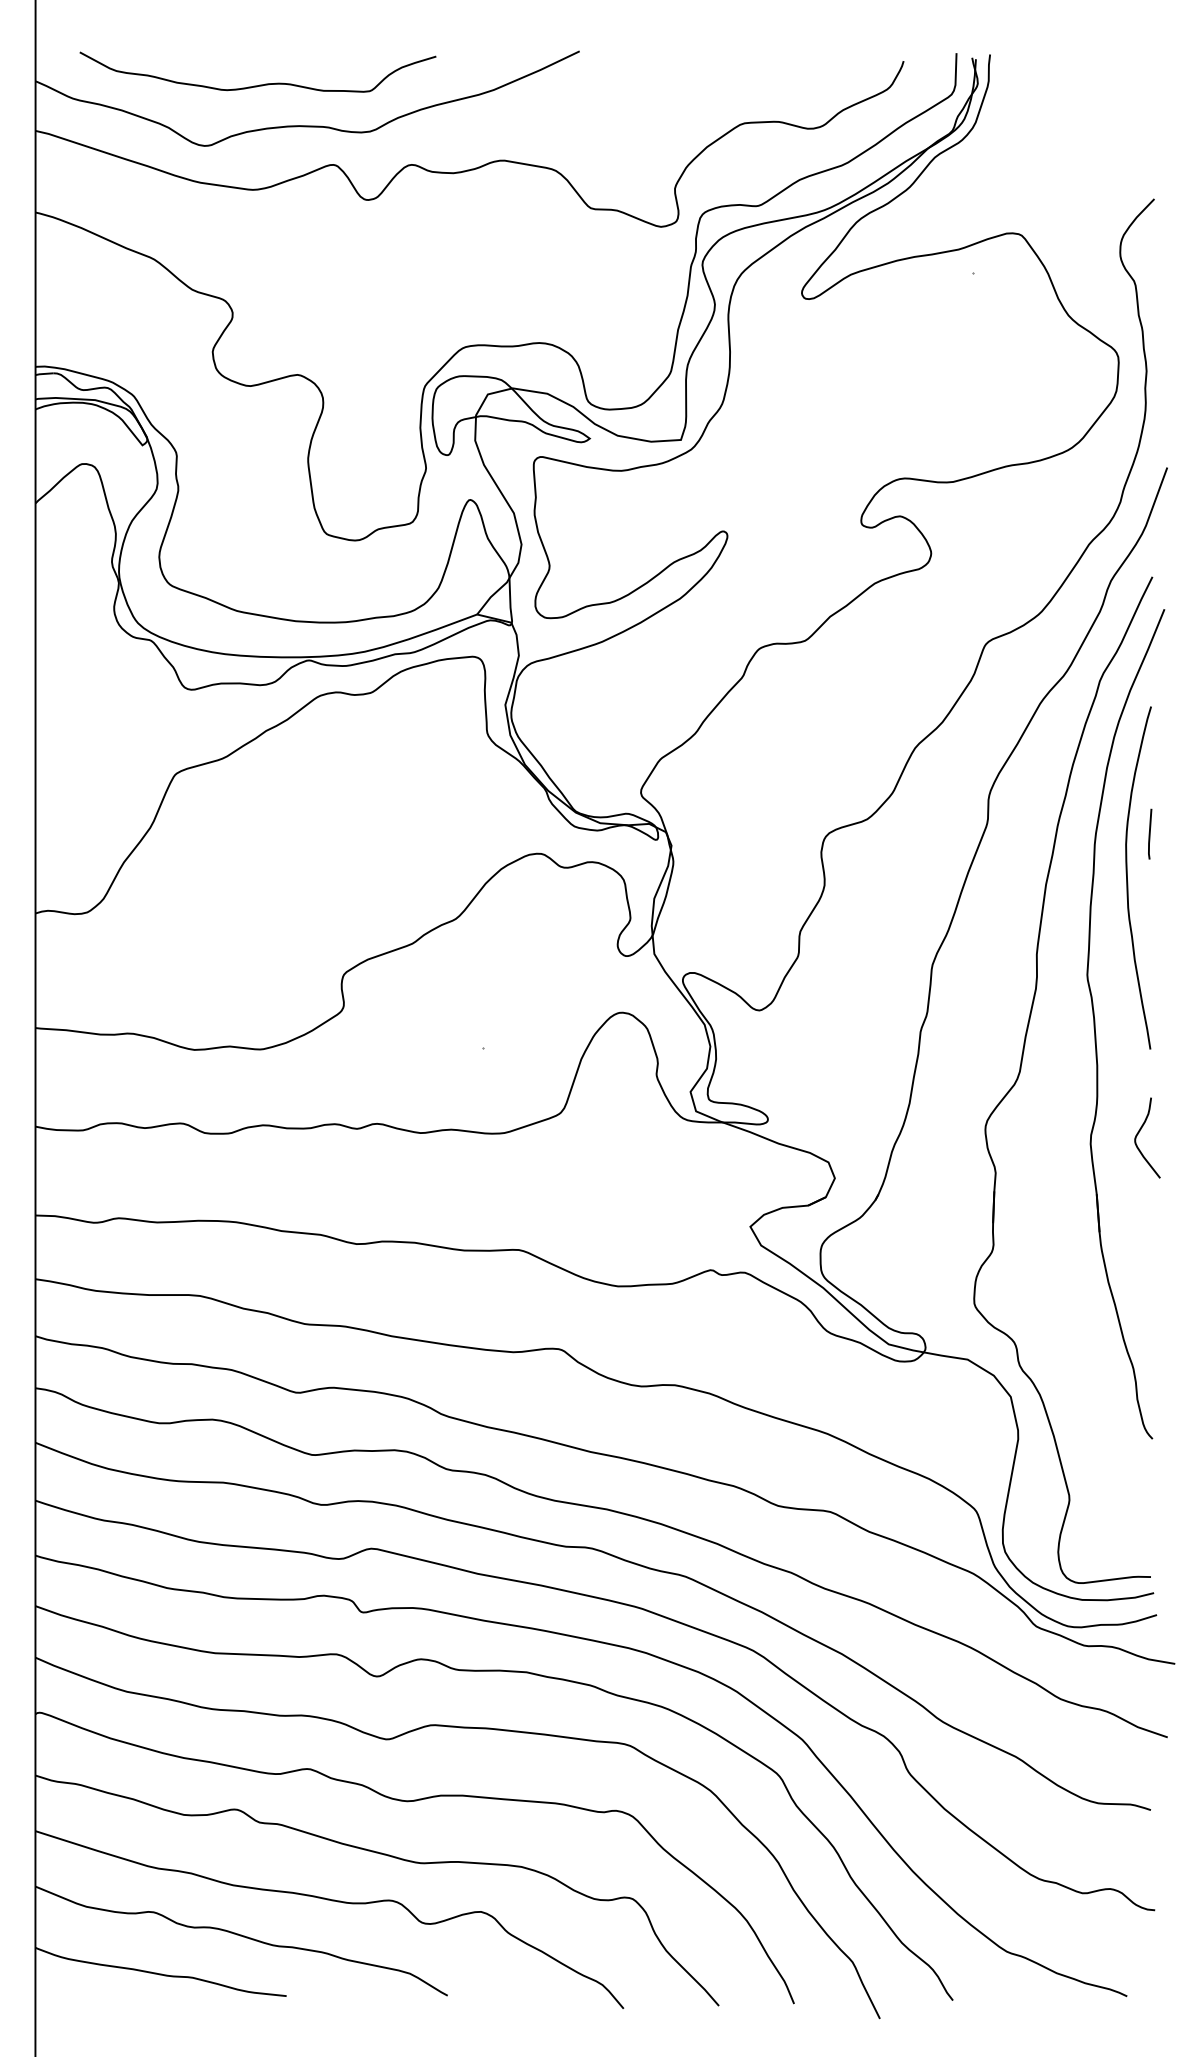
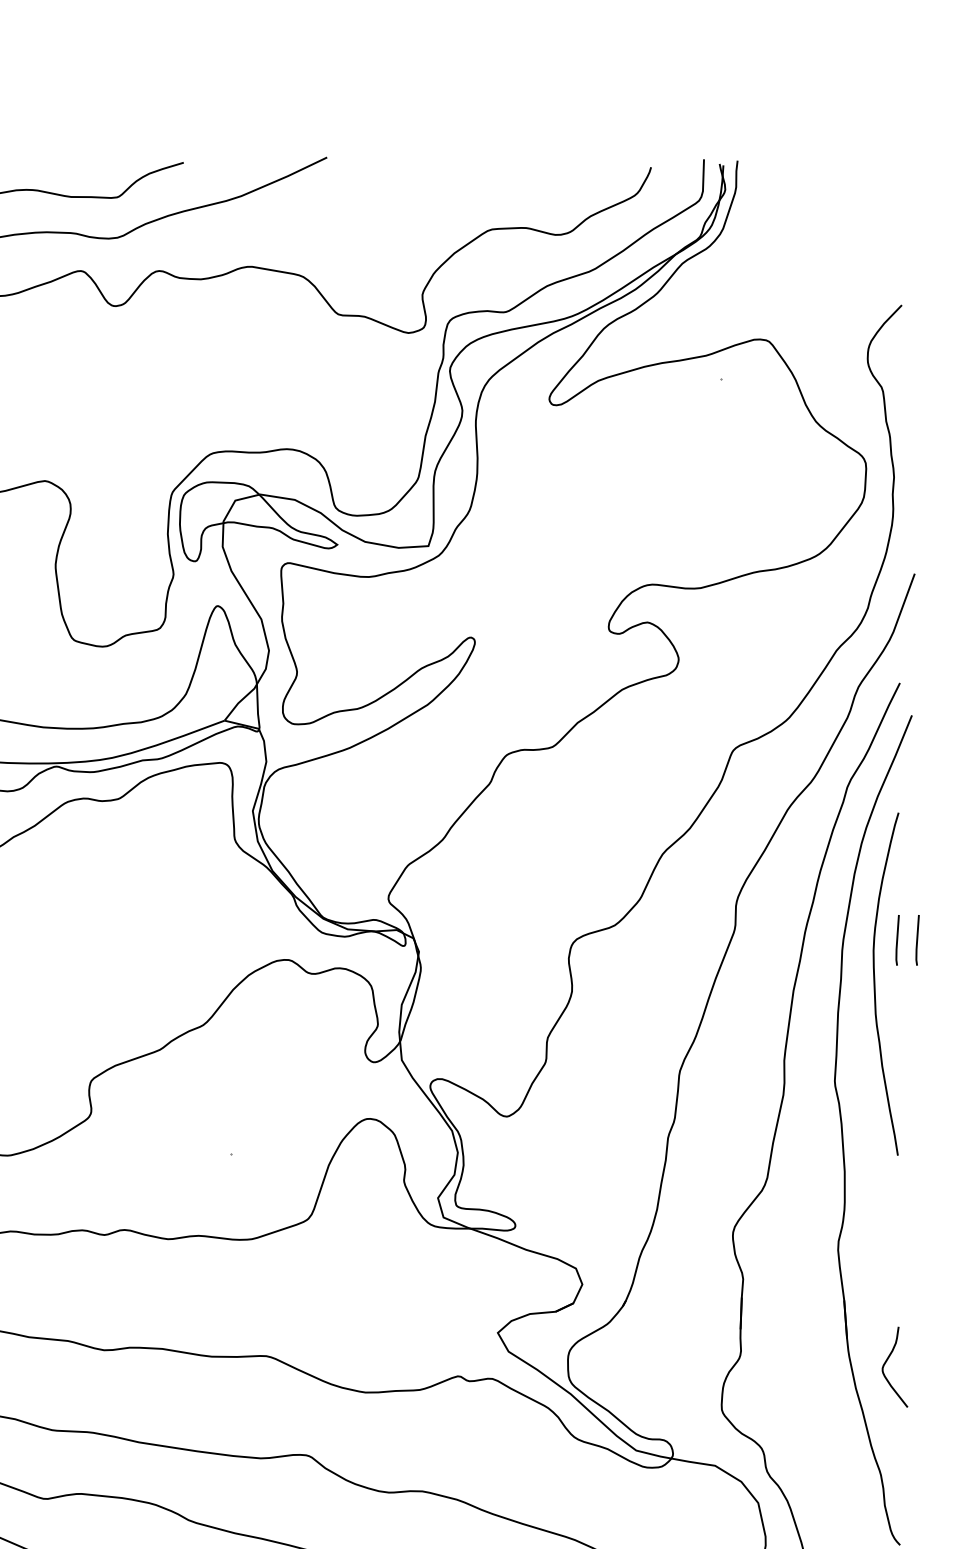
line: (1170, 833) -> (917, 939), added
curve: (1140, 1131) -> (887, 1360), moved

